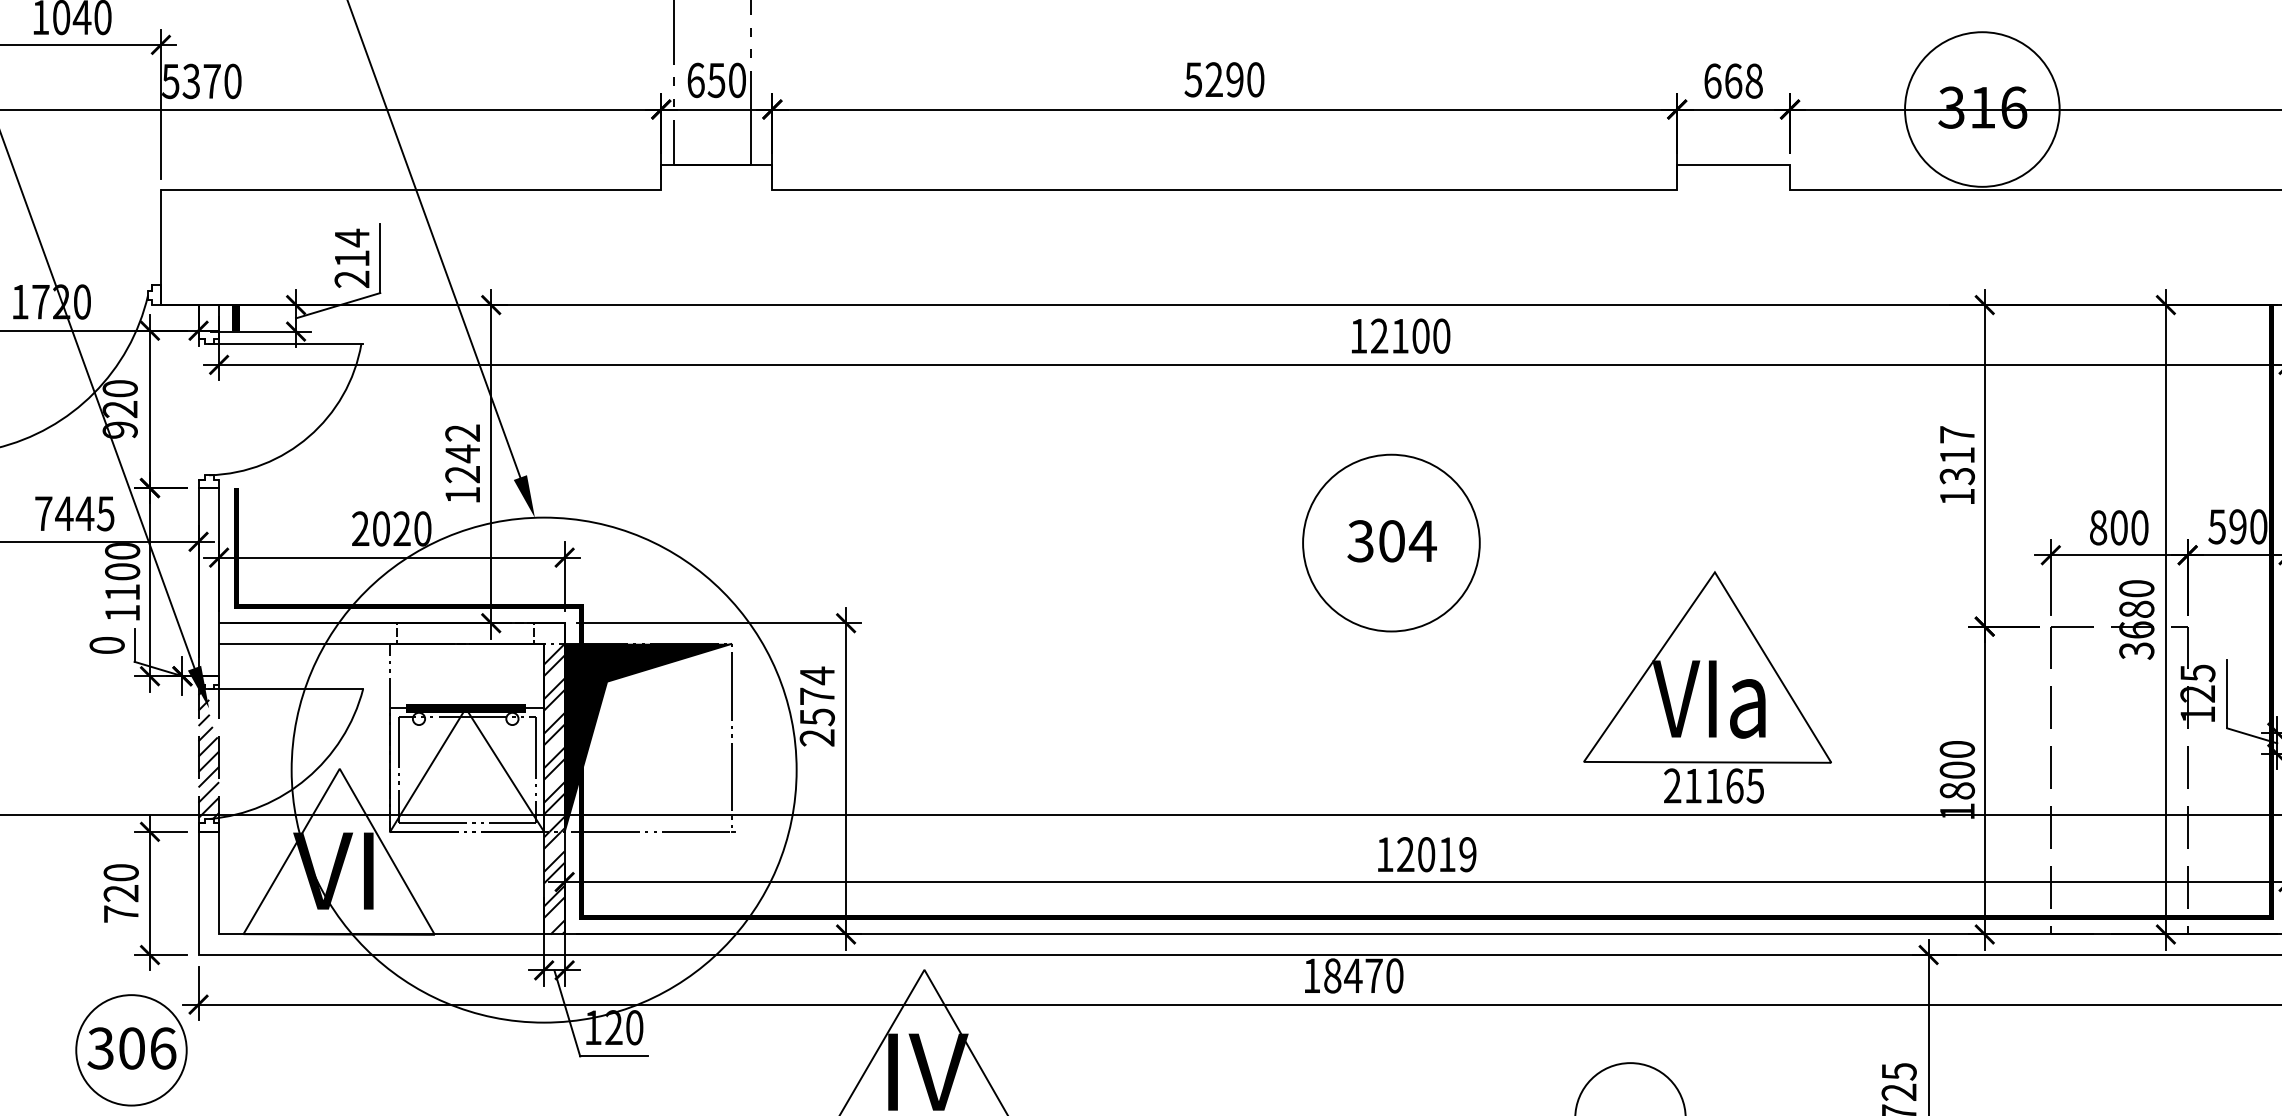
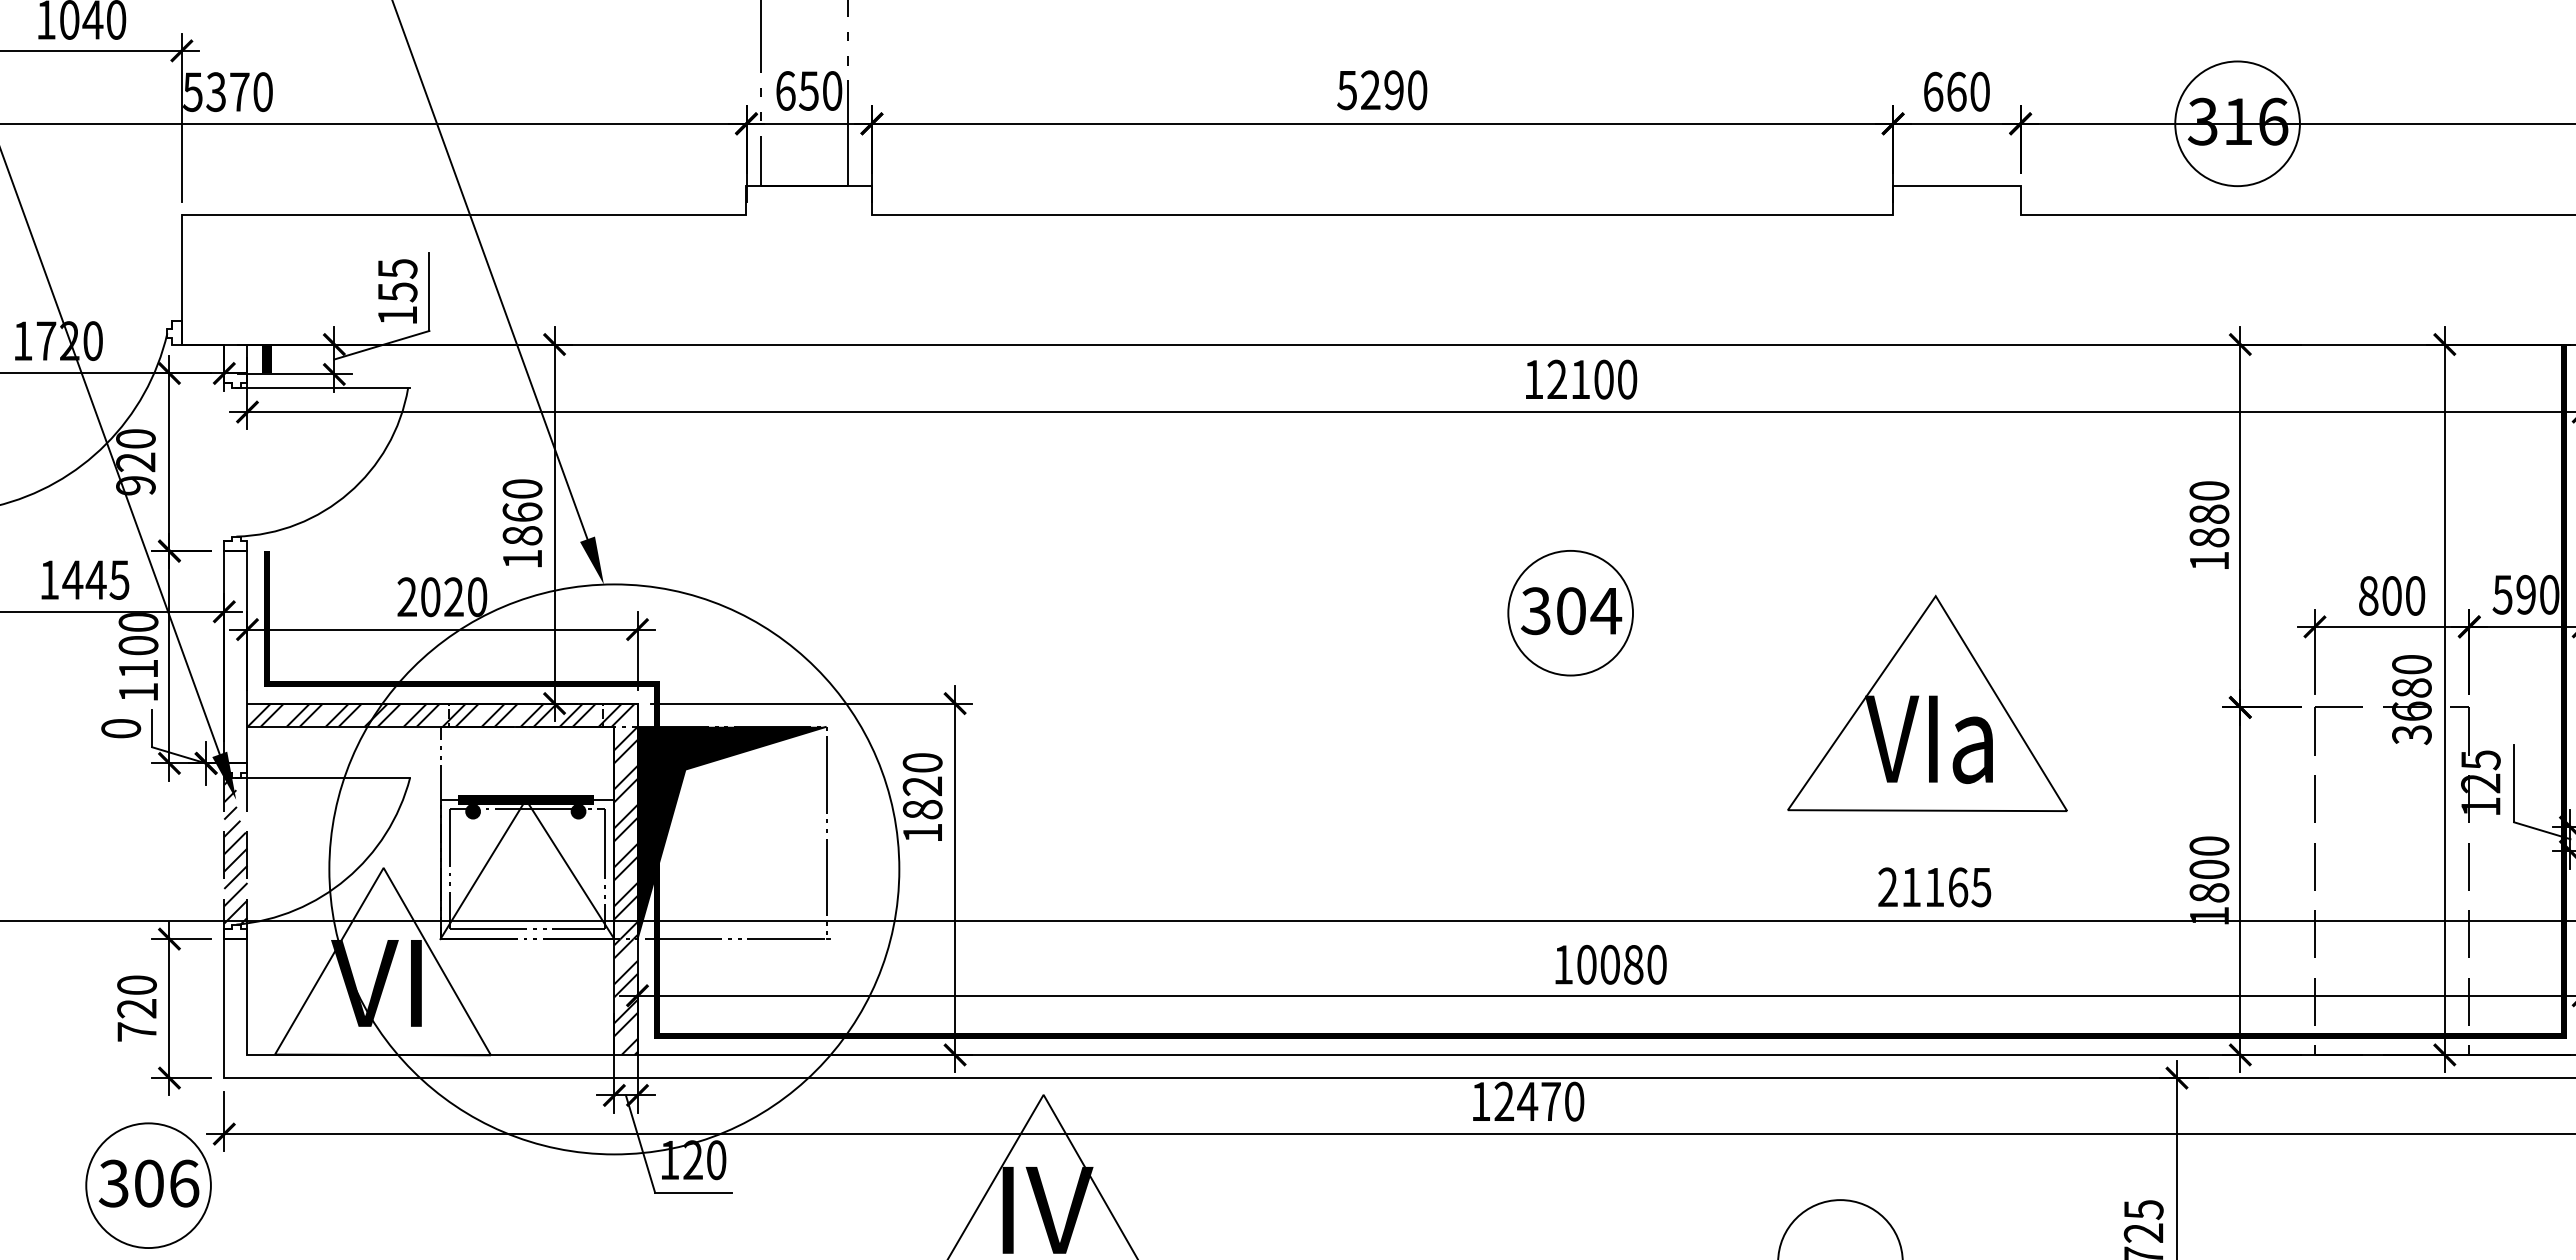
text: (1753, 80) -> (1979, 91), 668 -> 660
circle: (1982, 109) -> (2237, 123), size x0.71
text: (352, 258) -> (397, 291), 214 -> 155
text: (462, 453) -> (522, 512), 1242 -> 1860
text: (1957, 455) -> (2209, 514), 1317 -> 1880
text: (43, 513) -> (49, 579), 7445 -> 1445
circle: (1391, 542) -> (1570, 612), size x0.62
hatch: (390, 632) -> (440, 714), added
part: (1707, 666) -> (1927, 702), moved
text: (817, 706) -> (922, 797), 2574 -> 1820
fill: (419, 718) -> (473, 811), added
fill: (512, 718) -> (578, 811), added
text: (1436, 854) -> (1621, 964), 12019 -> 10080
text: (1332, 975) -> (1504, 1101), 18470 -> 12470

